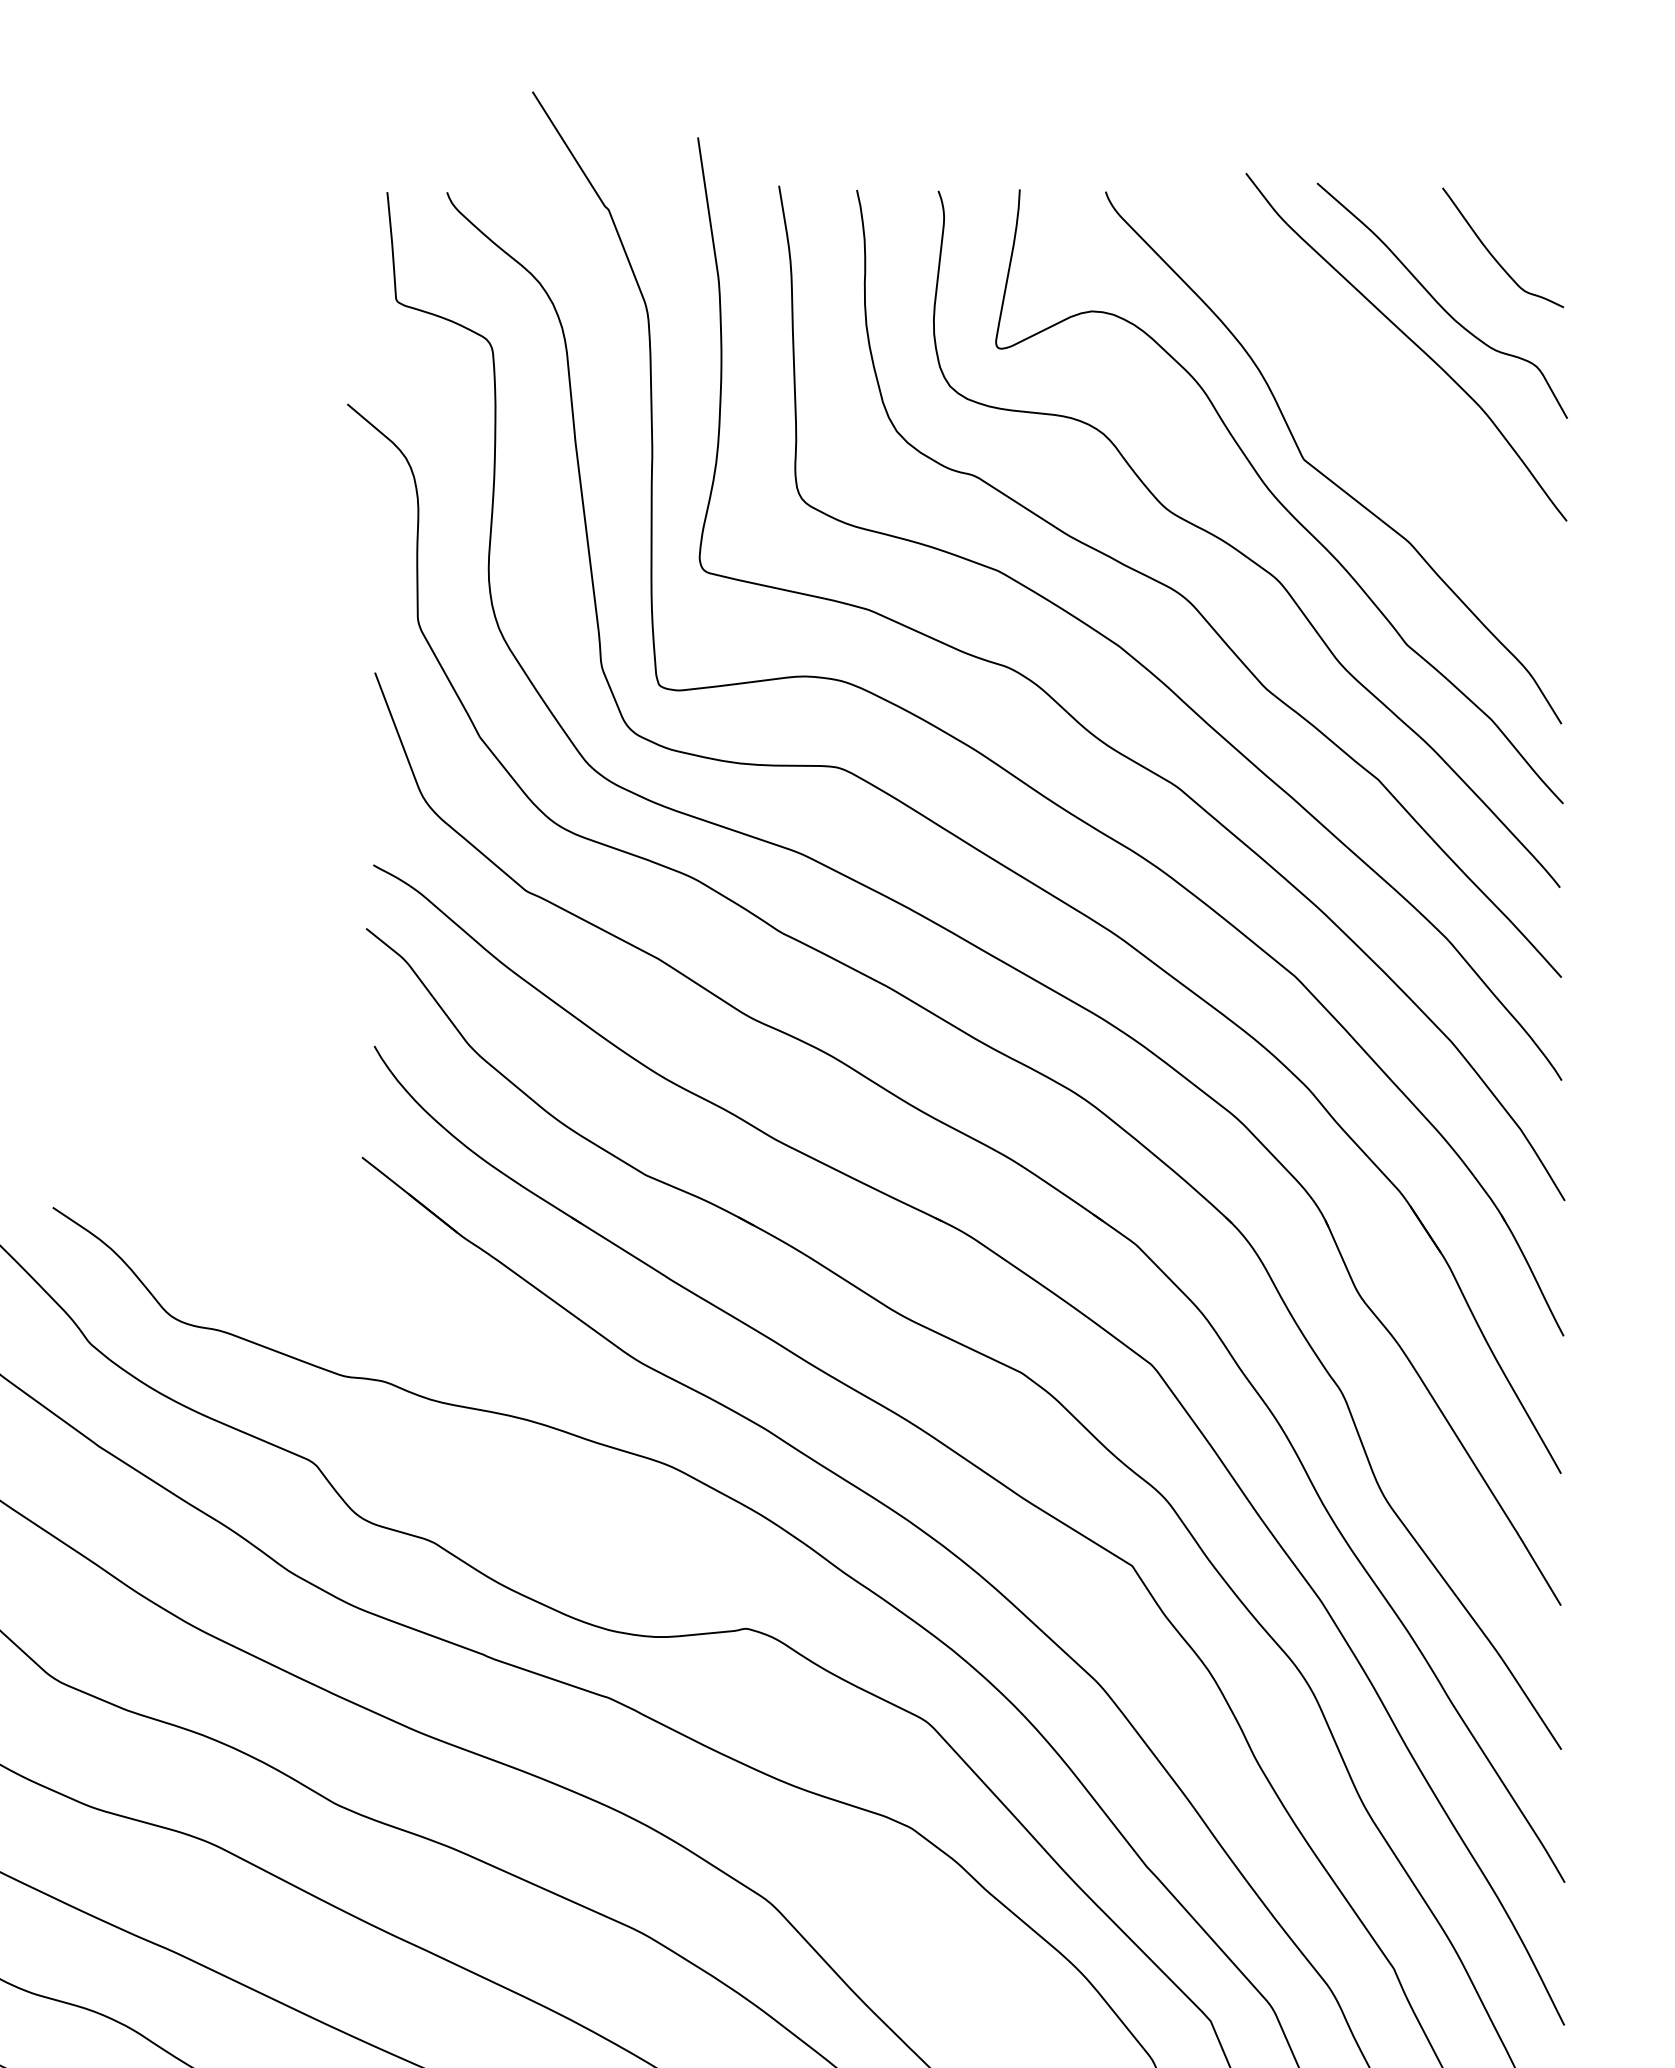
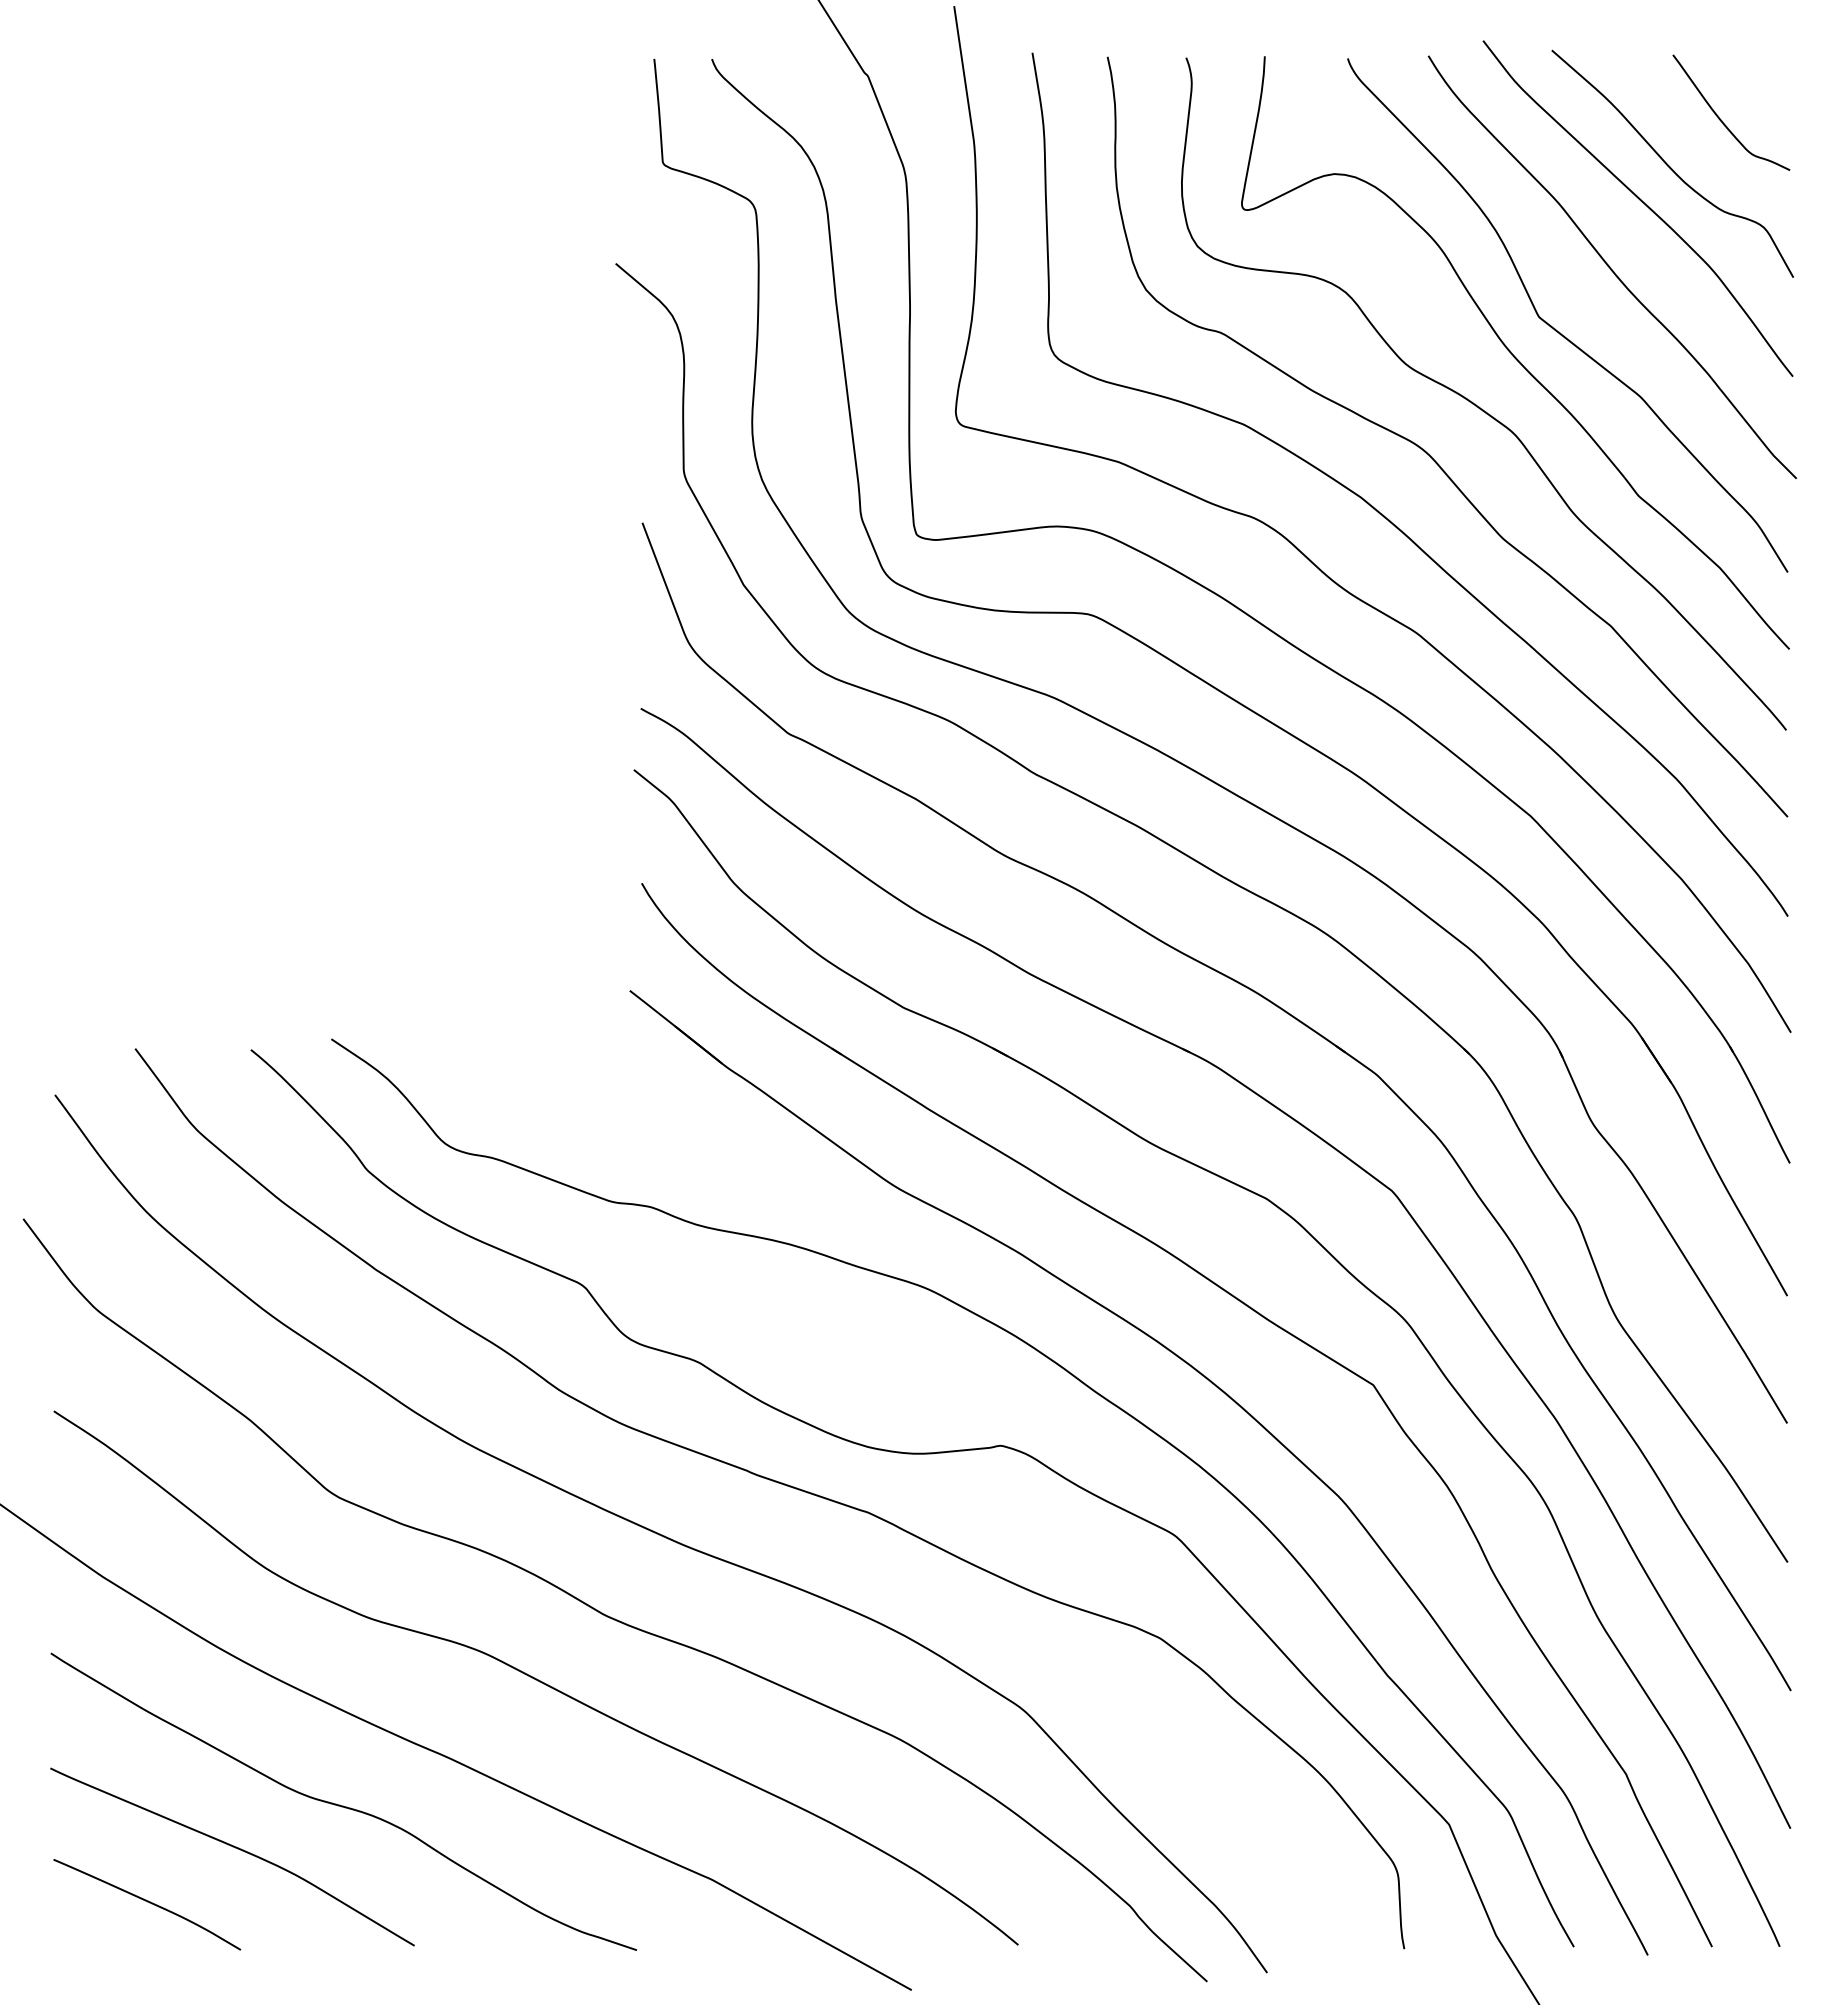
curve: (1377, 407) -> (1610, 266), added

